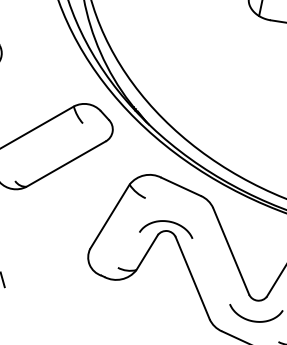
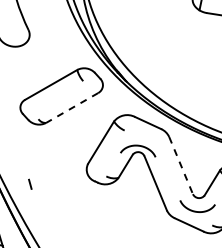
line: (65, 164) -> (71, 108), solid -> dashed
line: (231, 251) -> (181, 165), solid -> dashed

